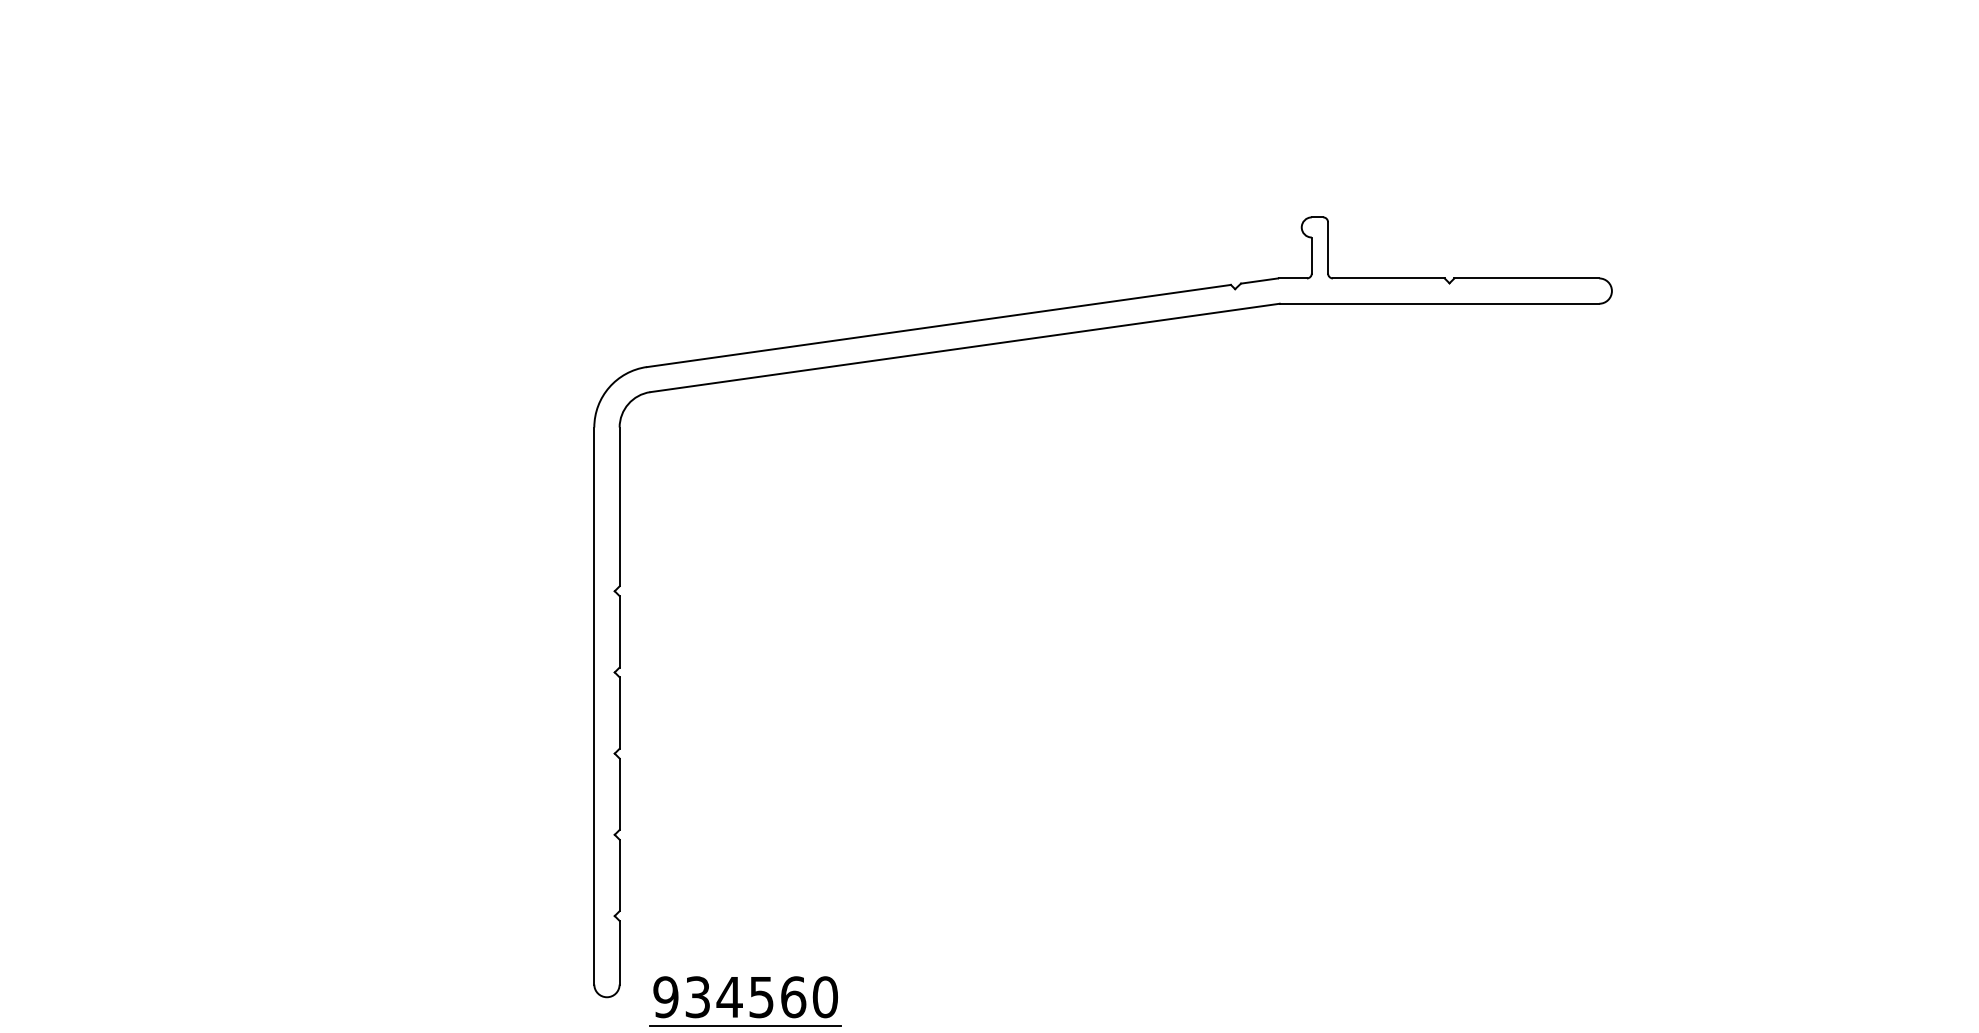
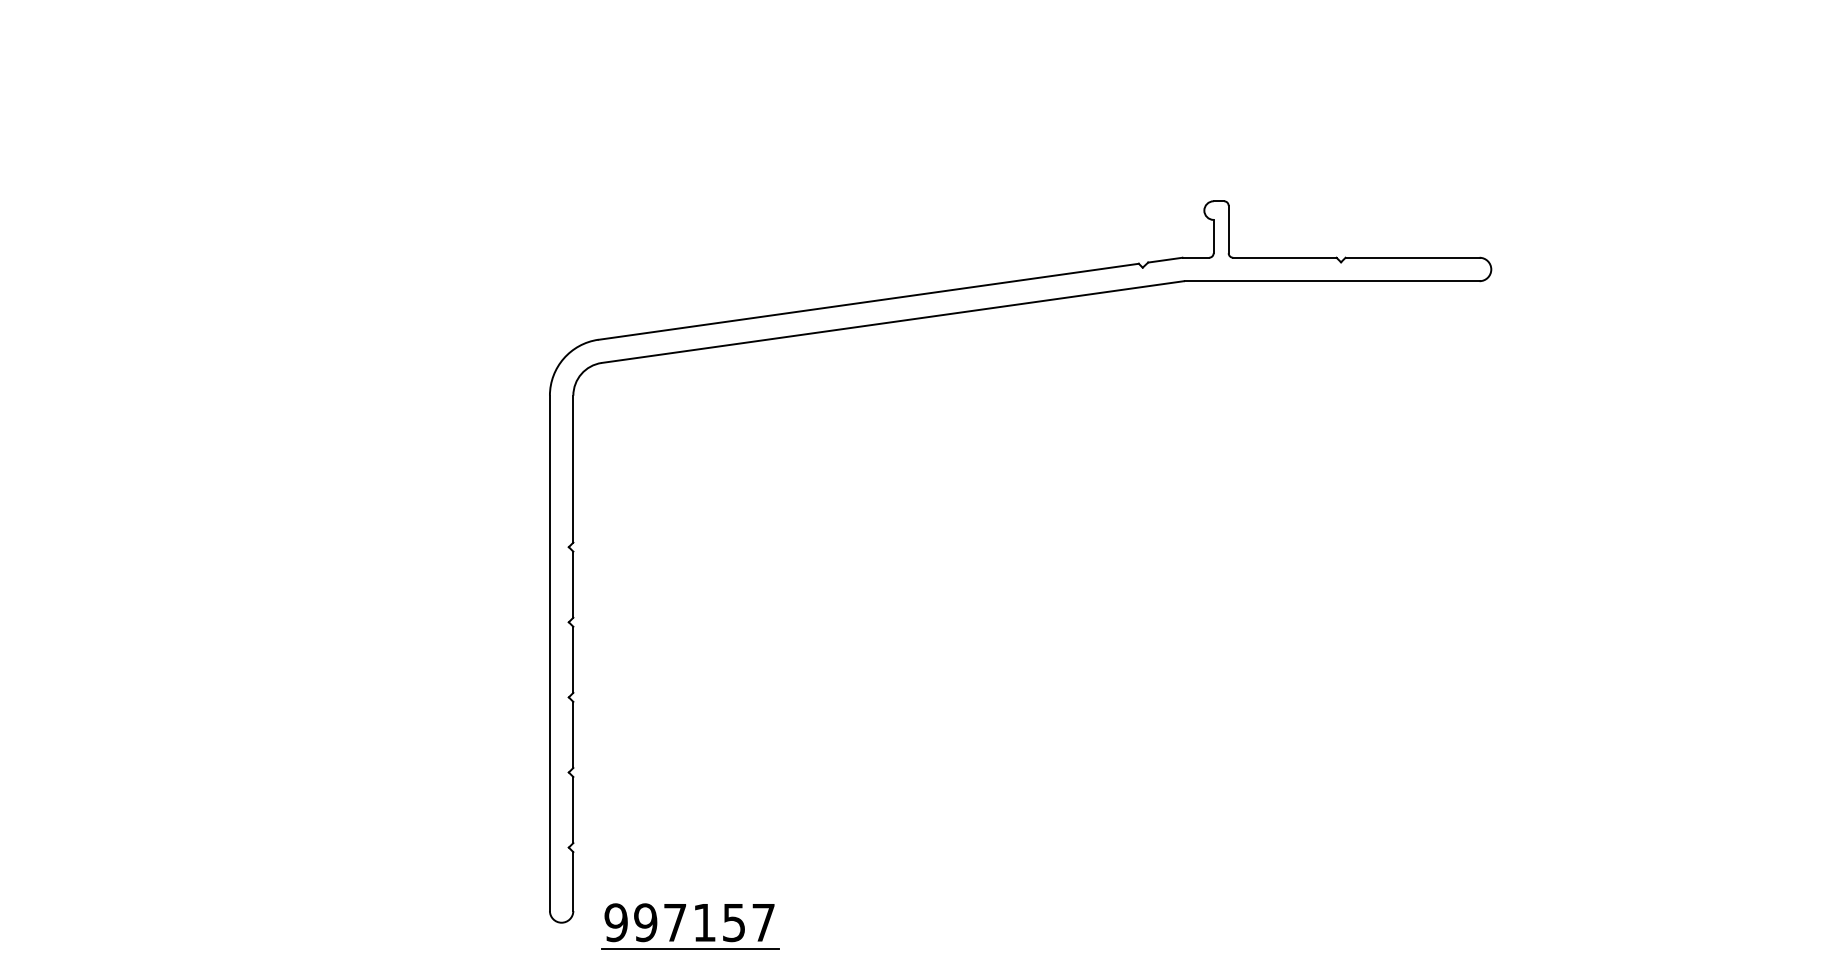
text: (761, 997) -> (704, 922), 934560 -> 997157

